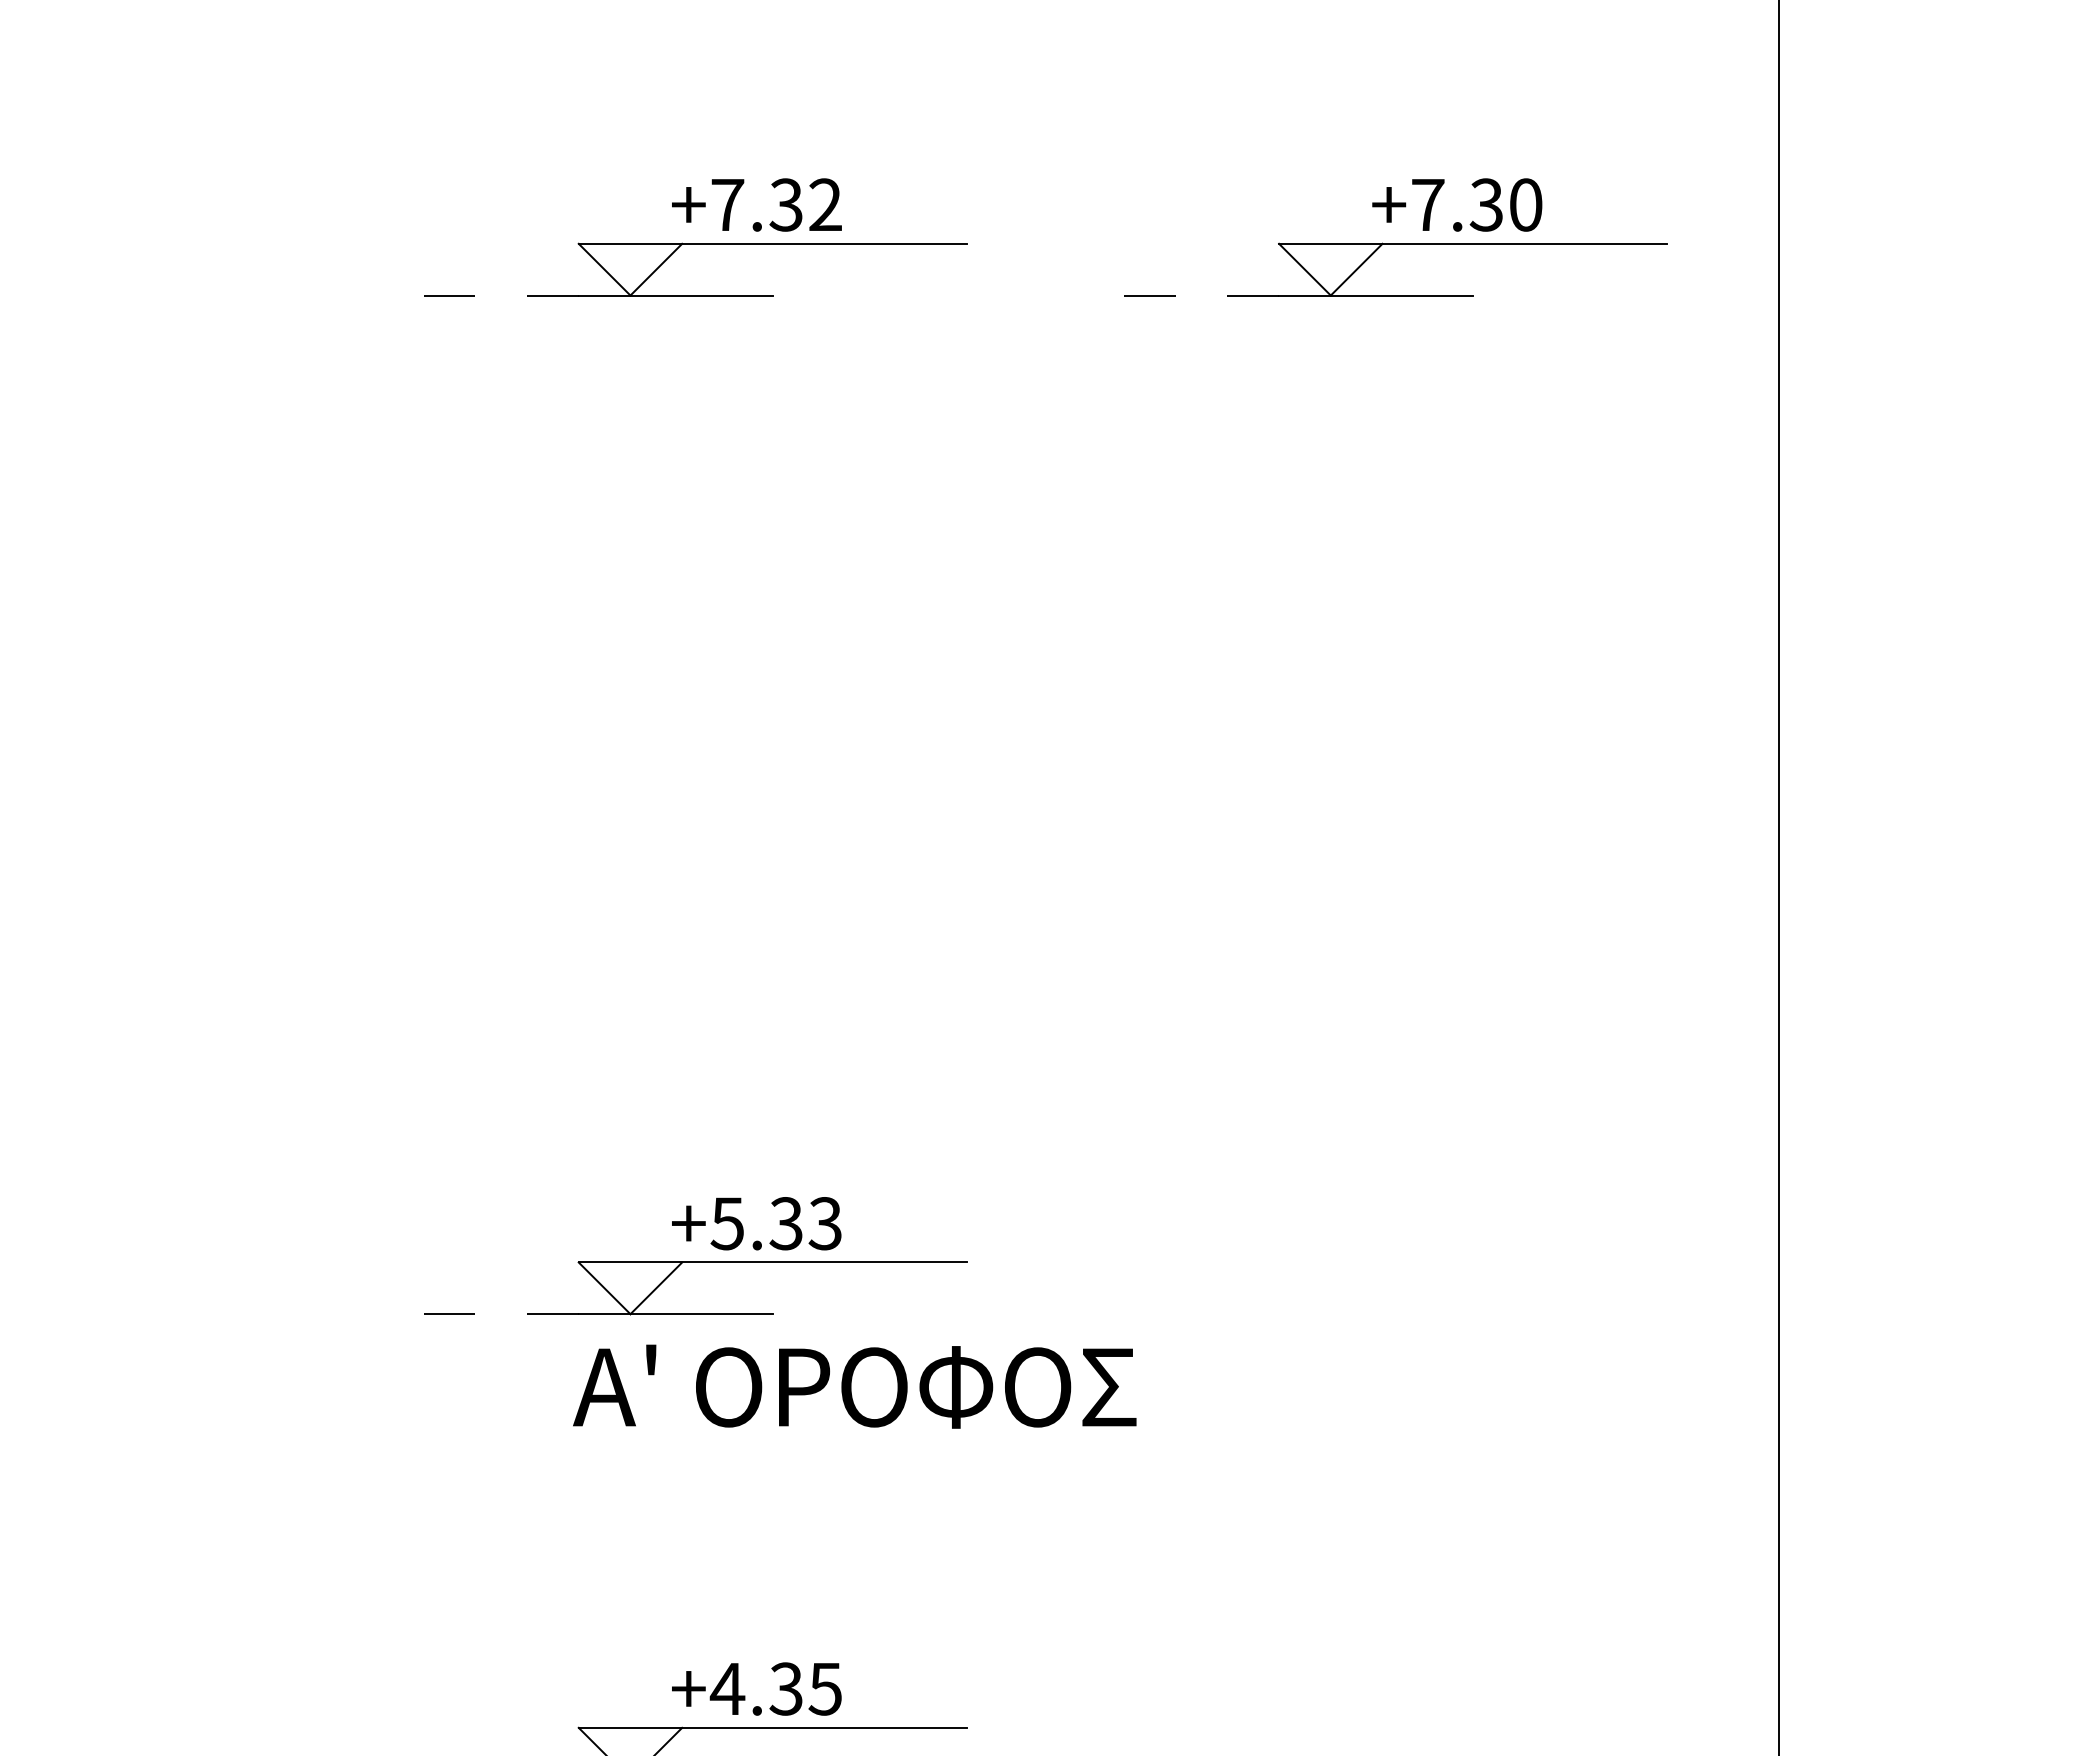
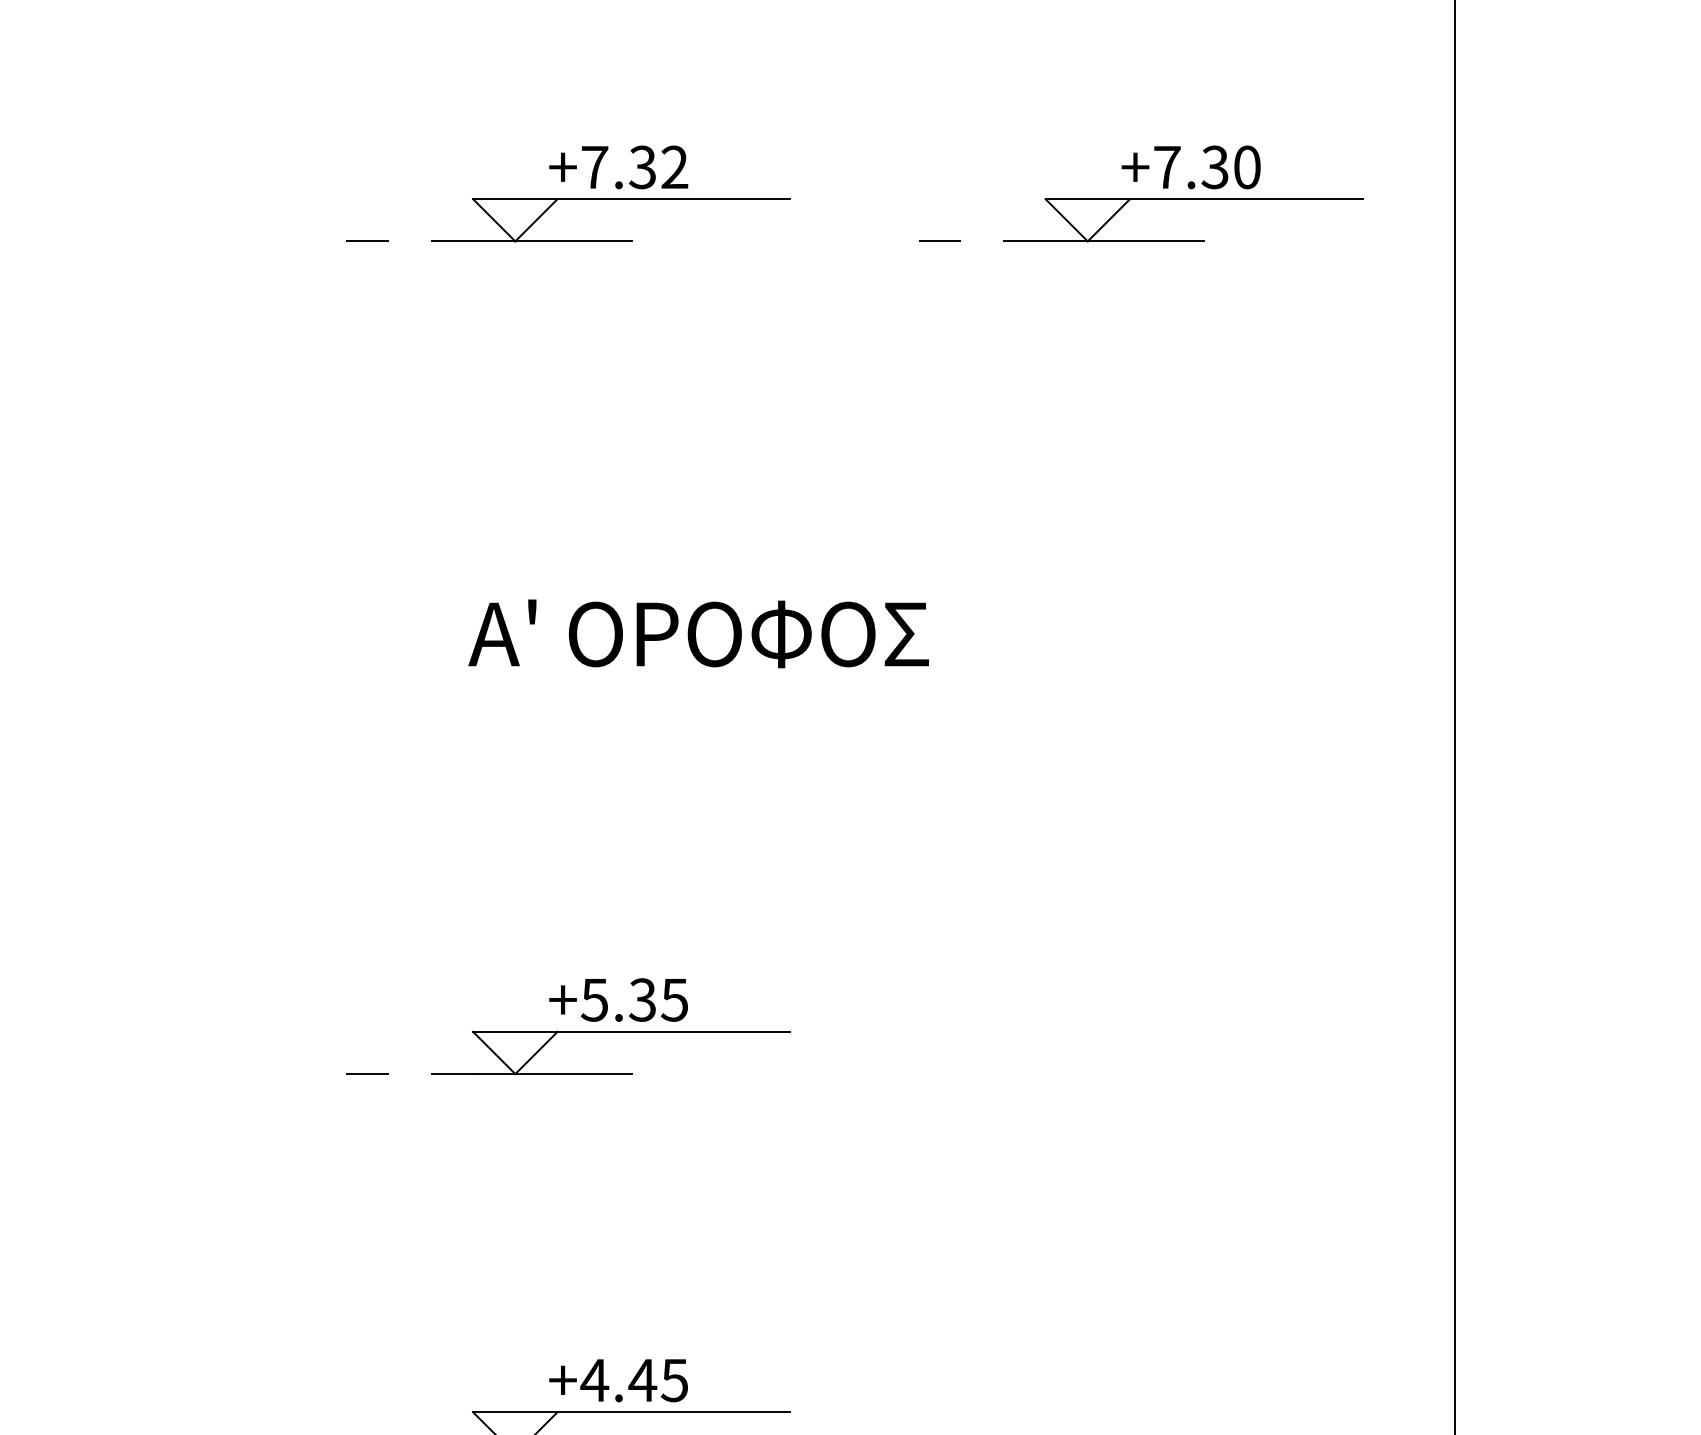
text: (824, 1223) -> (673, 999), +5.33 -> +5.35
text: (854, 1386) -> (698, 633), moved
text: (786, 1688) -> (642, 1380), +4.35 -> +4.45

